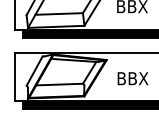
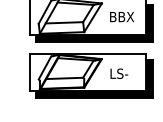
text: (132, 78) -> (122, 73), BBX -> LS-

